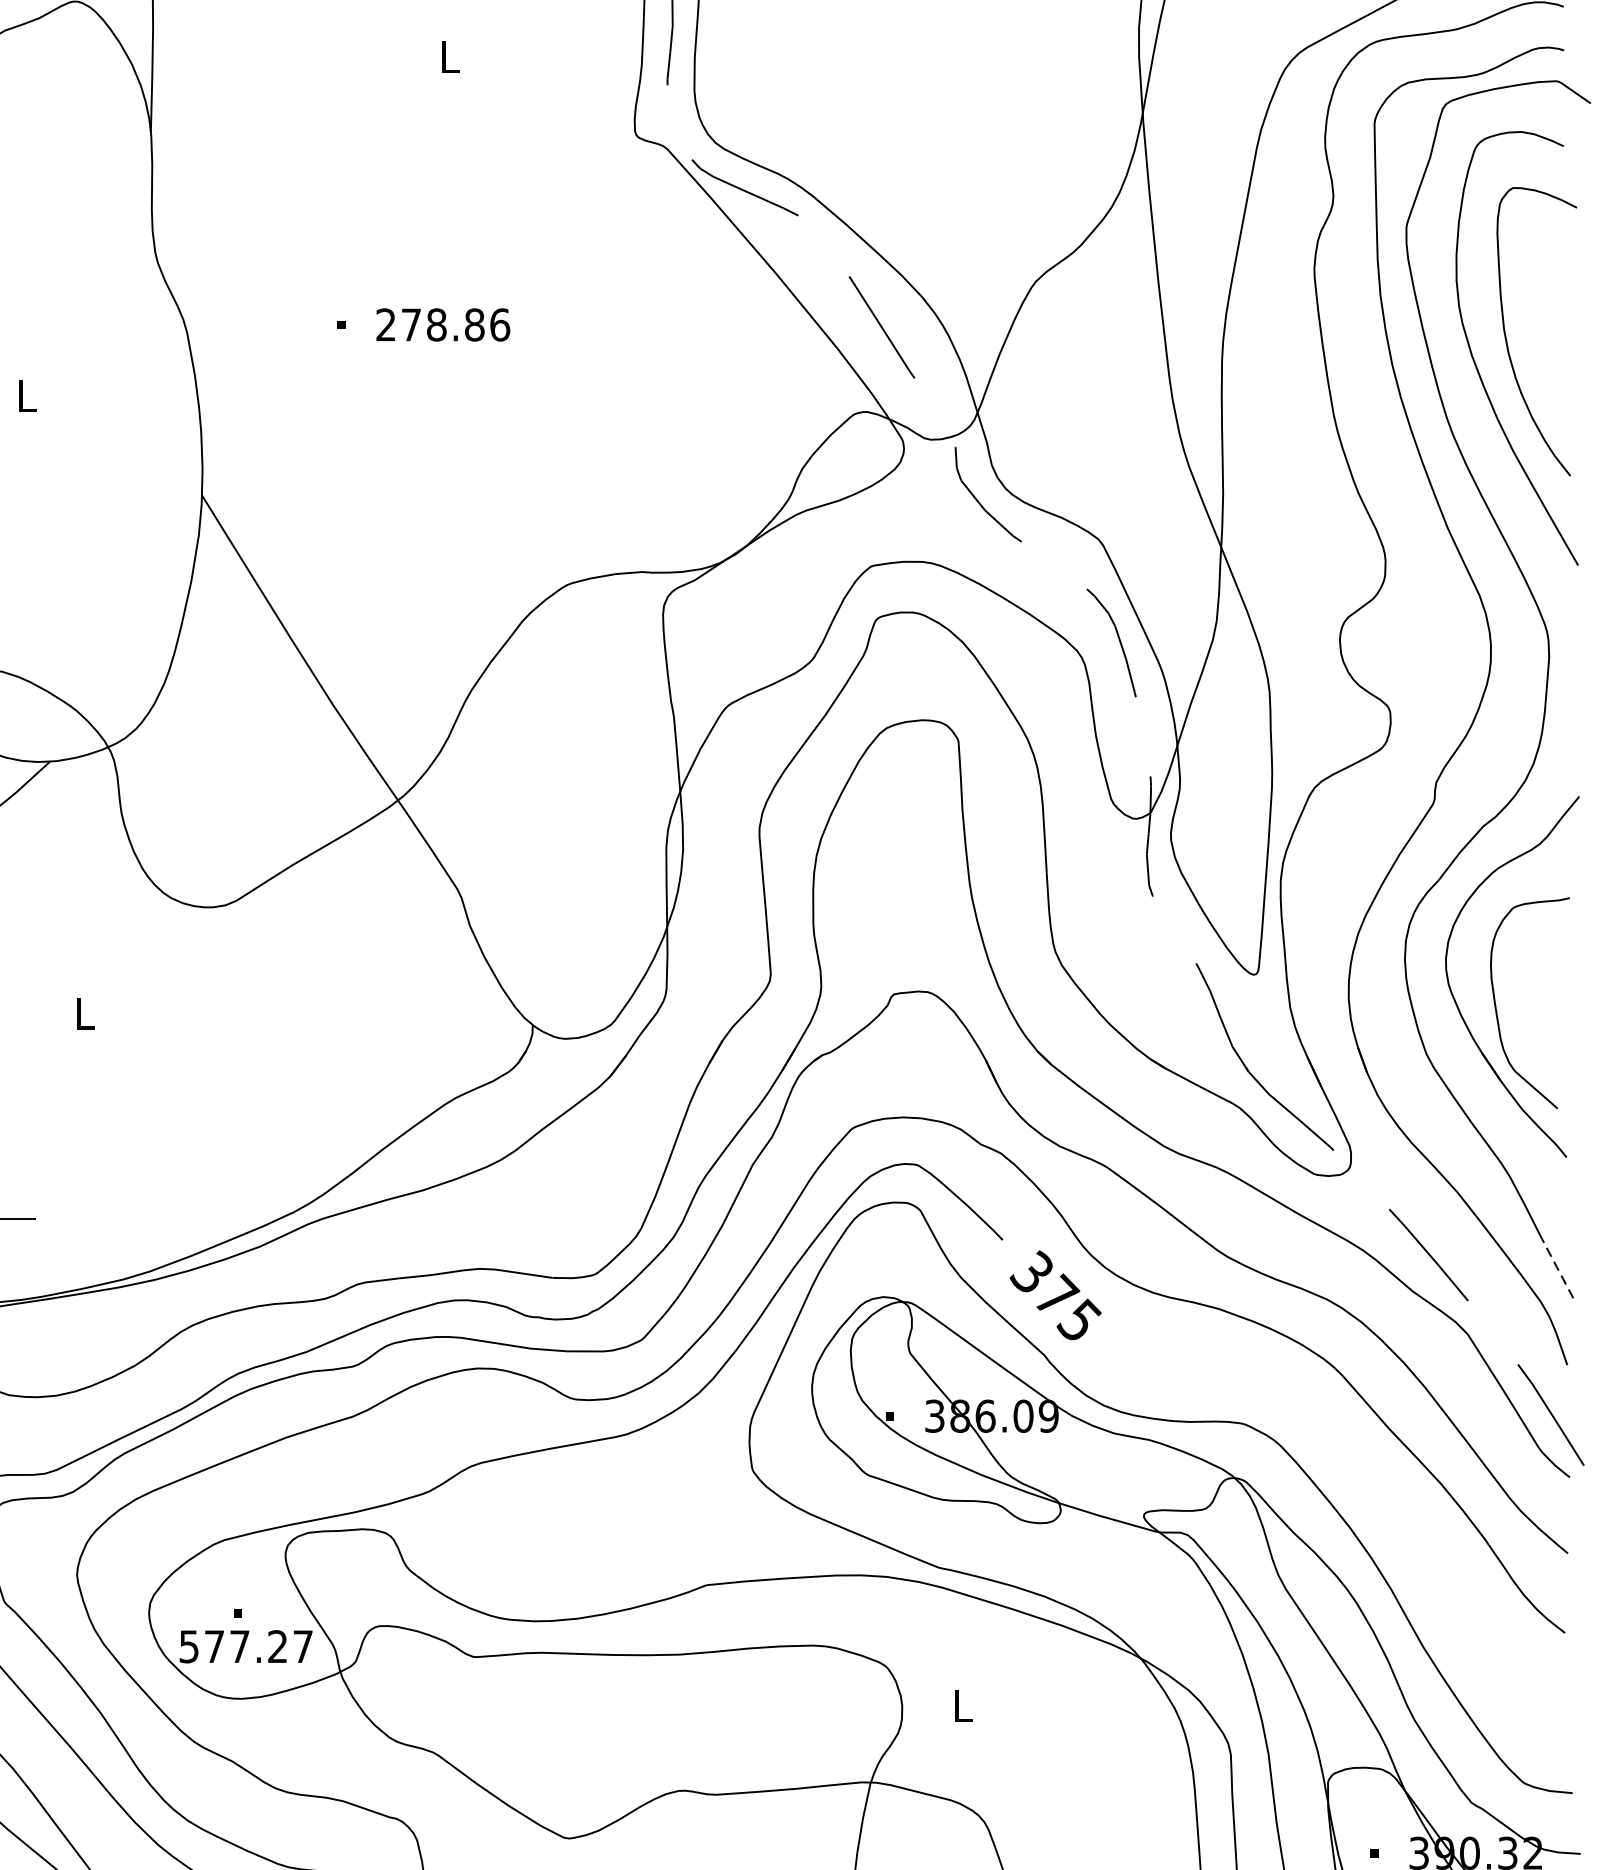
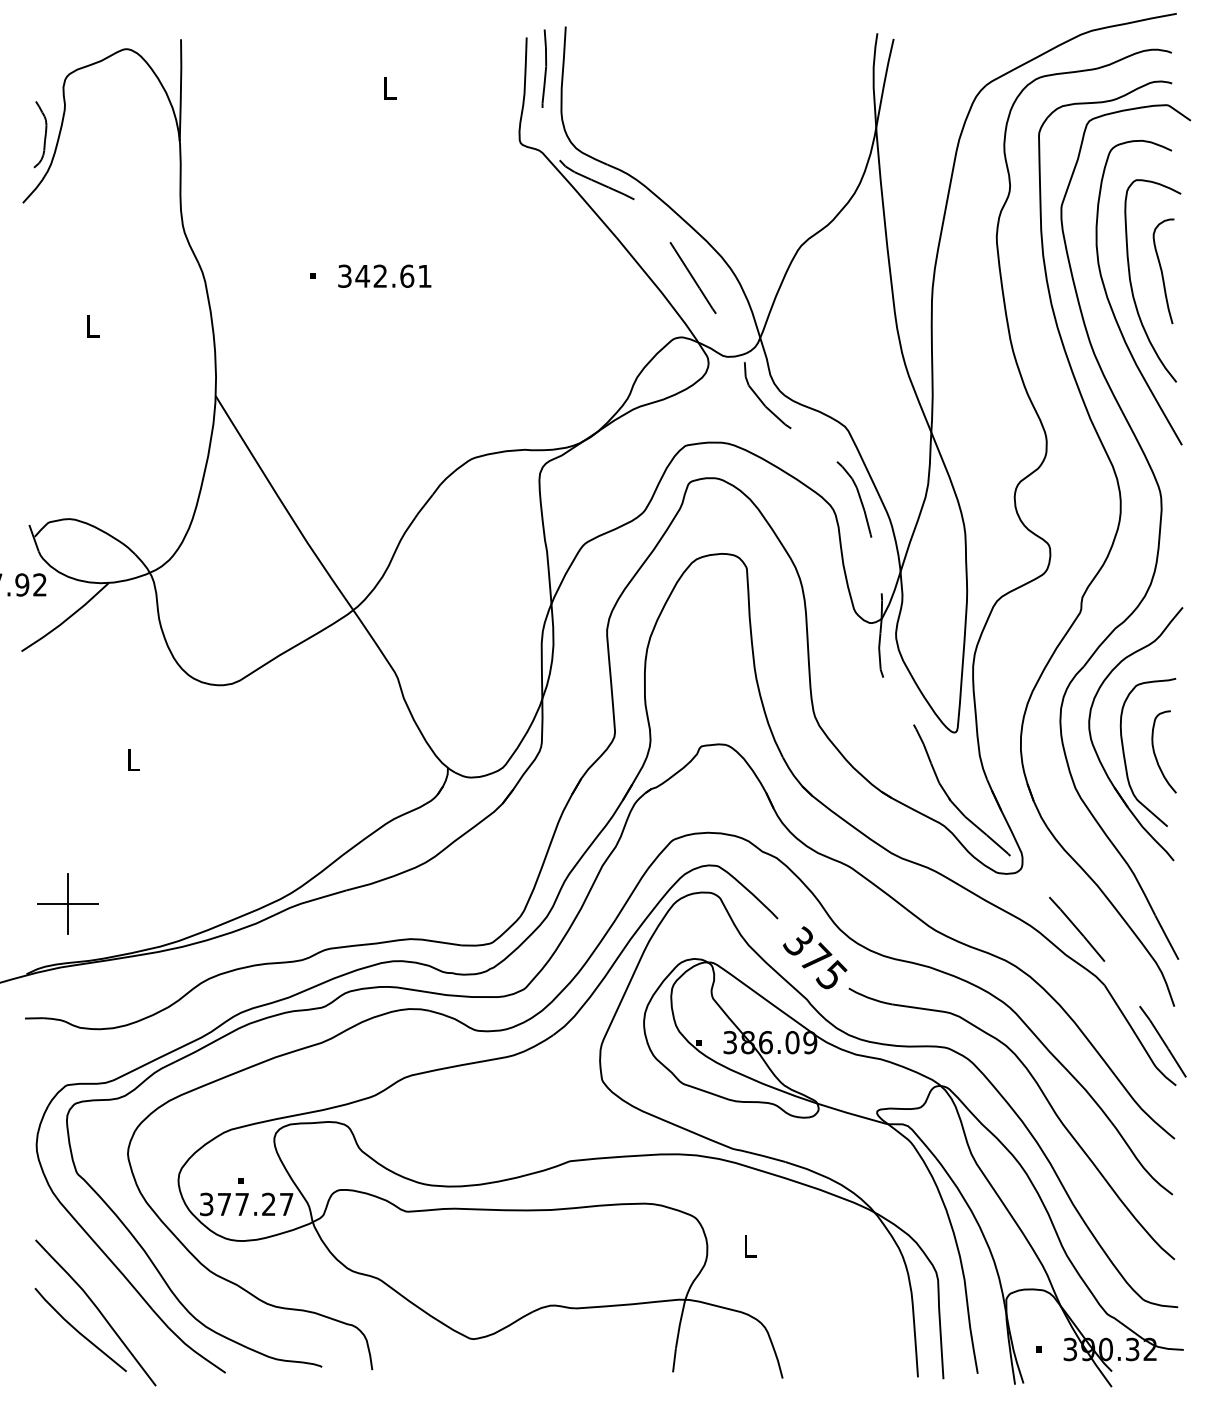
curve: (1550, 318) -> (1162, 271), added
text: (443, 323) -> (385, 275), 278.86 -> 342.61
curve: (1541, 1007) -> (1156, 755), added
line: (1556, 1266) -> (1166, 937), dashed -> solid
part: (1383, 1497) -> (1045, 1099), added
text: (188, 1645) -> (206, 1203), 577.27 -> 377.27

